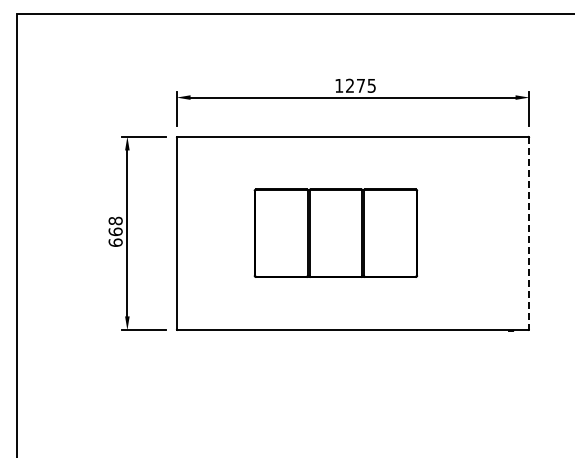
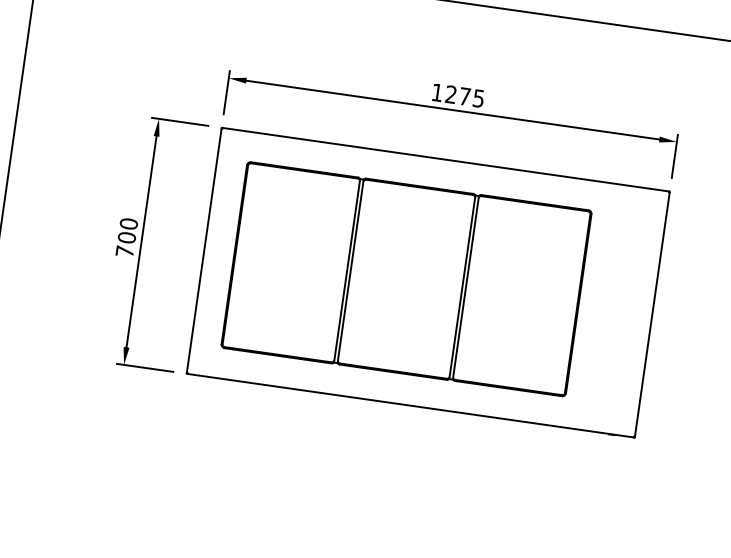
text: (115, 231) -> (126, 237), 668 -> 700
part: (335, 233) -> (405, 279), size x1.67
line: (529, 233) -> (652, 314), dashed -> solid

